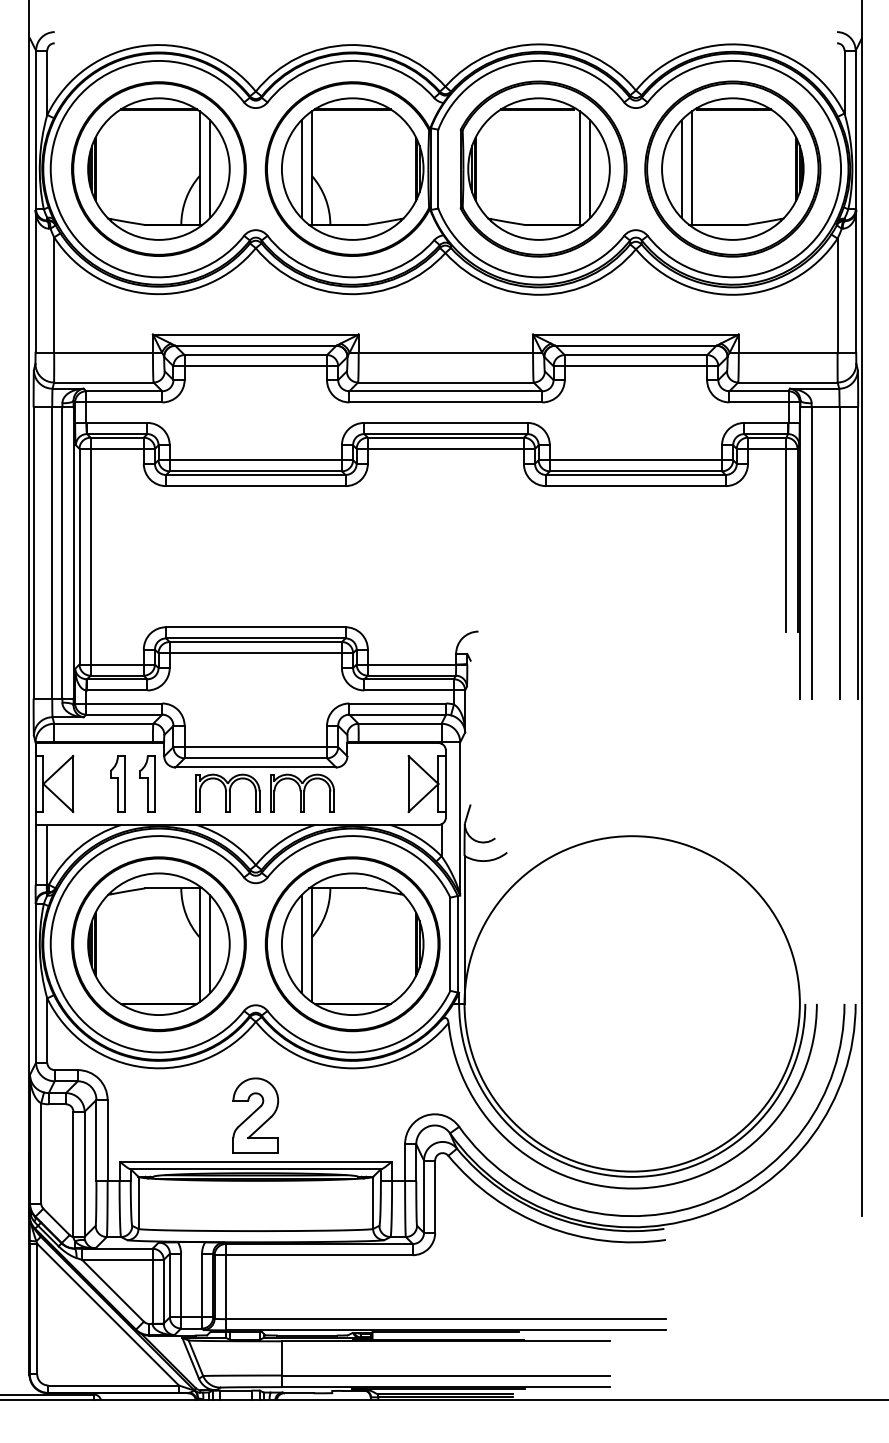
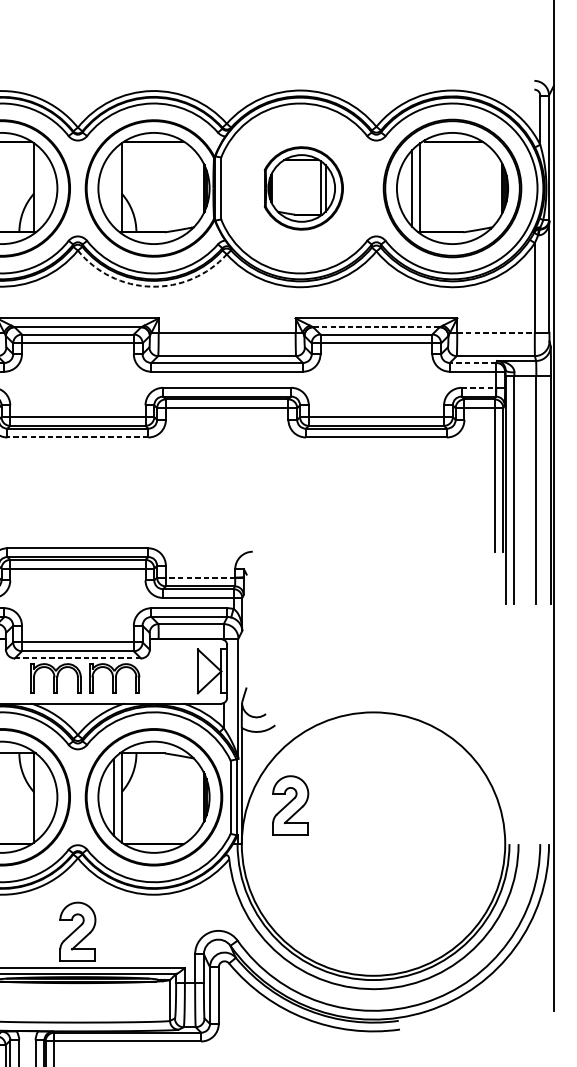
part: (543, 168) -> (303, 188), size x0.6
line: (210, 169) -> (42, 188), removed
line: (301, 169) -> (113, 188), removed
arc: (349, 294) -> (151, 286), solid -> dashed
line: (635, 345) -> (376, 327), solid -> dashed
line: (788, 352) -> (496, 332), solid -> dashed
line: (758, 391) -> (472, 363), solid -> dashed
line: (766, 422) -> (478, 387), solid -> dashed
line: (255, 486) -> (77, 437), solid -> dashed
line: (411, 664) -> (200, 577), solid -> dashed
line: (255, 767) -> (77, 658), solid -> dashed
line: (210, 944) -> (42, 797), removed
part: (526, 954) -> (290, 805), added

